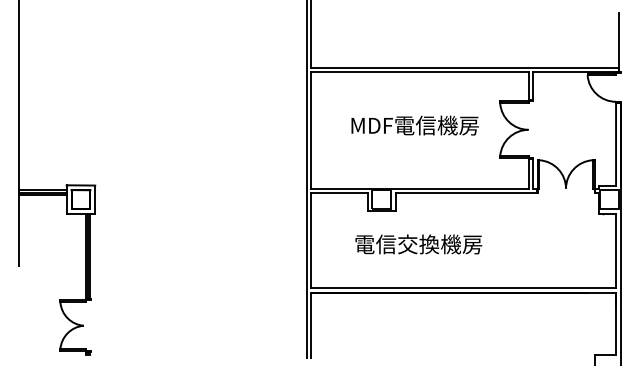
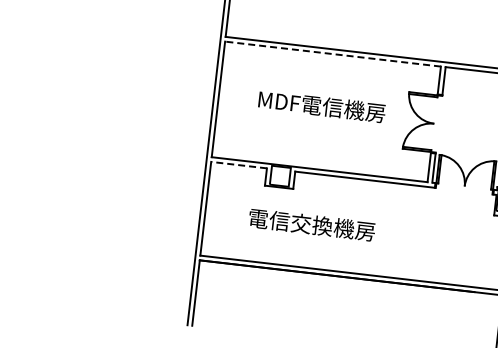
line: (420, 72) -> (333, 54), solid -> dashed
line: (338, 193) -> (238, 165), solid -> dashed

